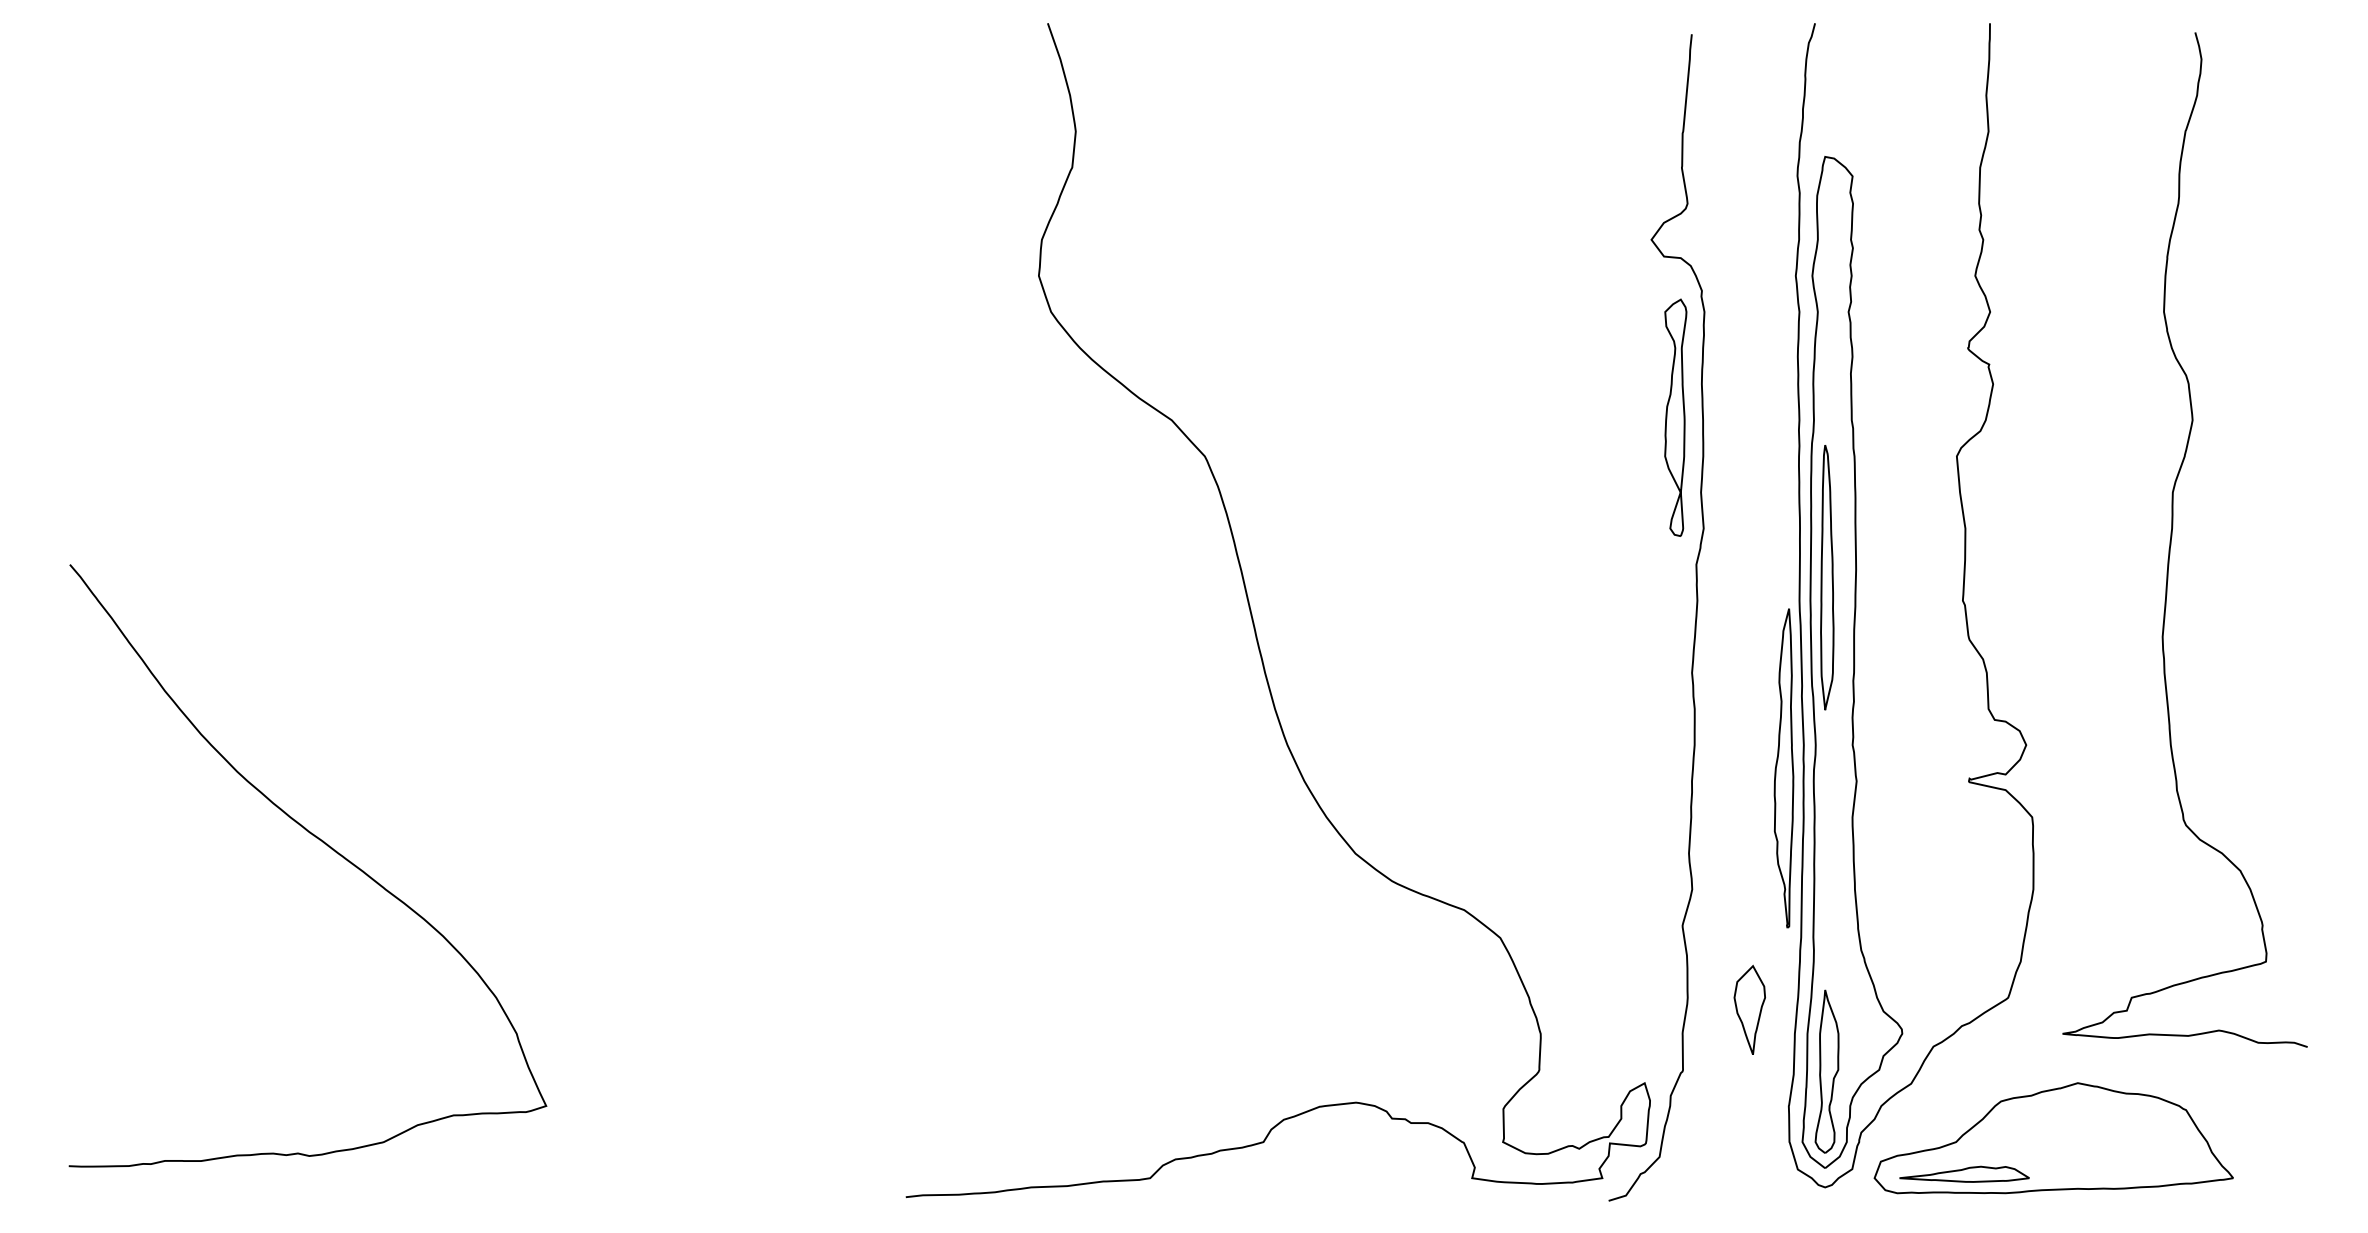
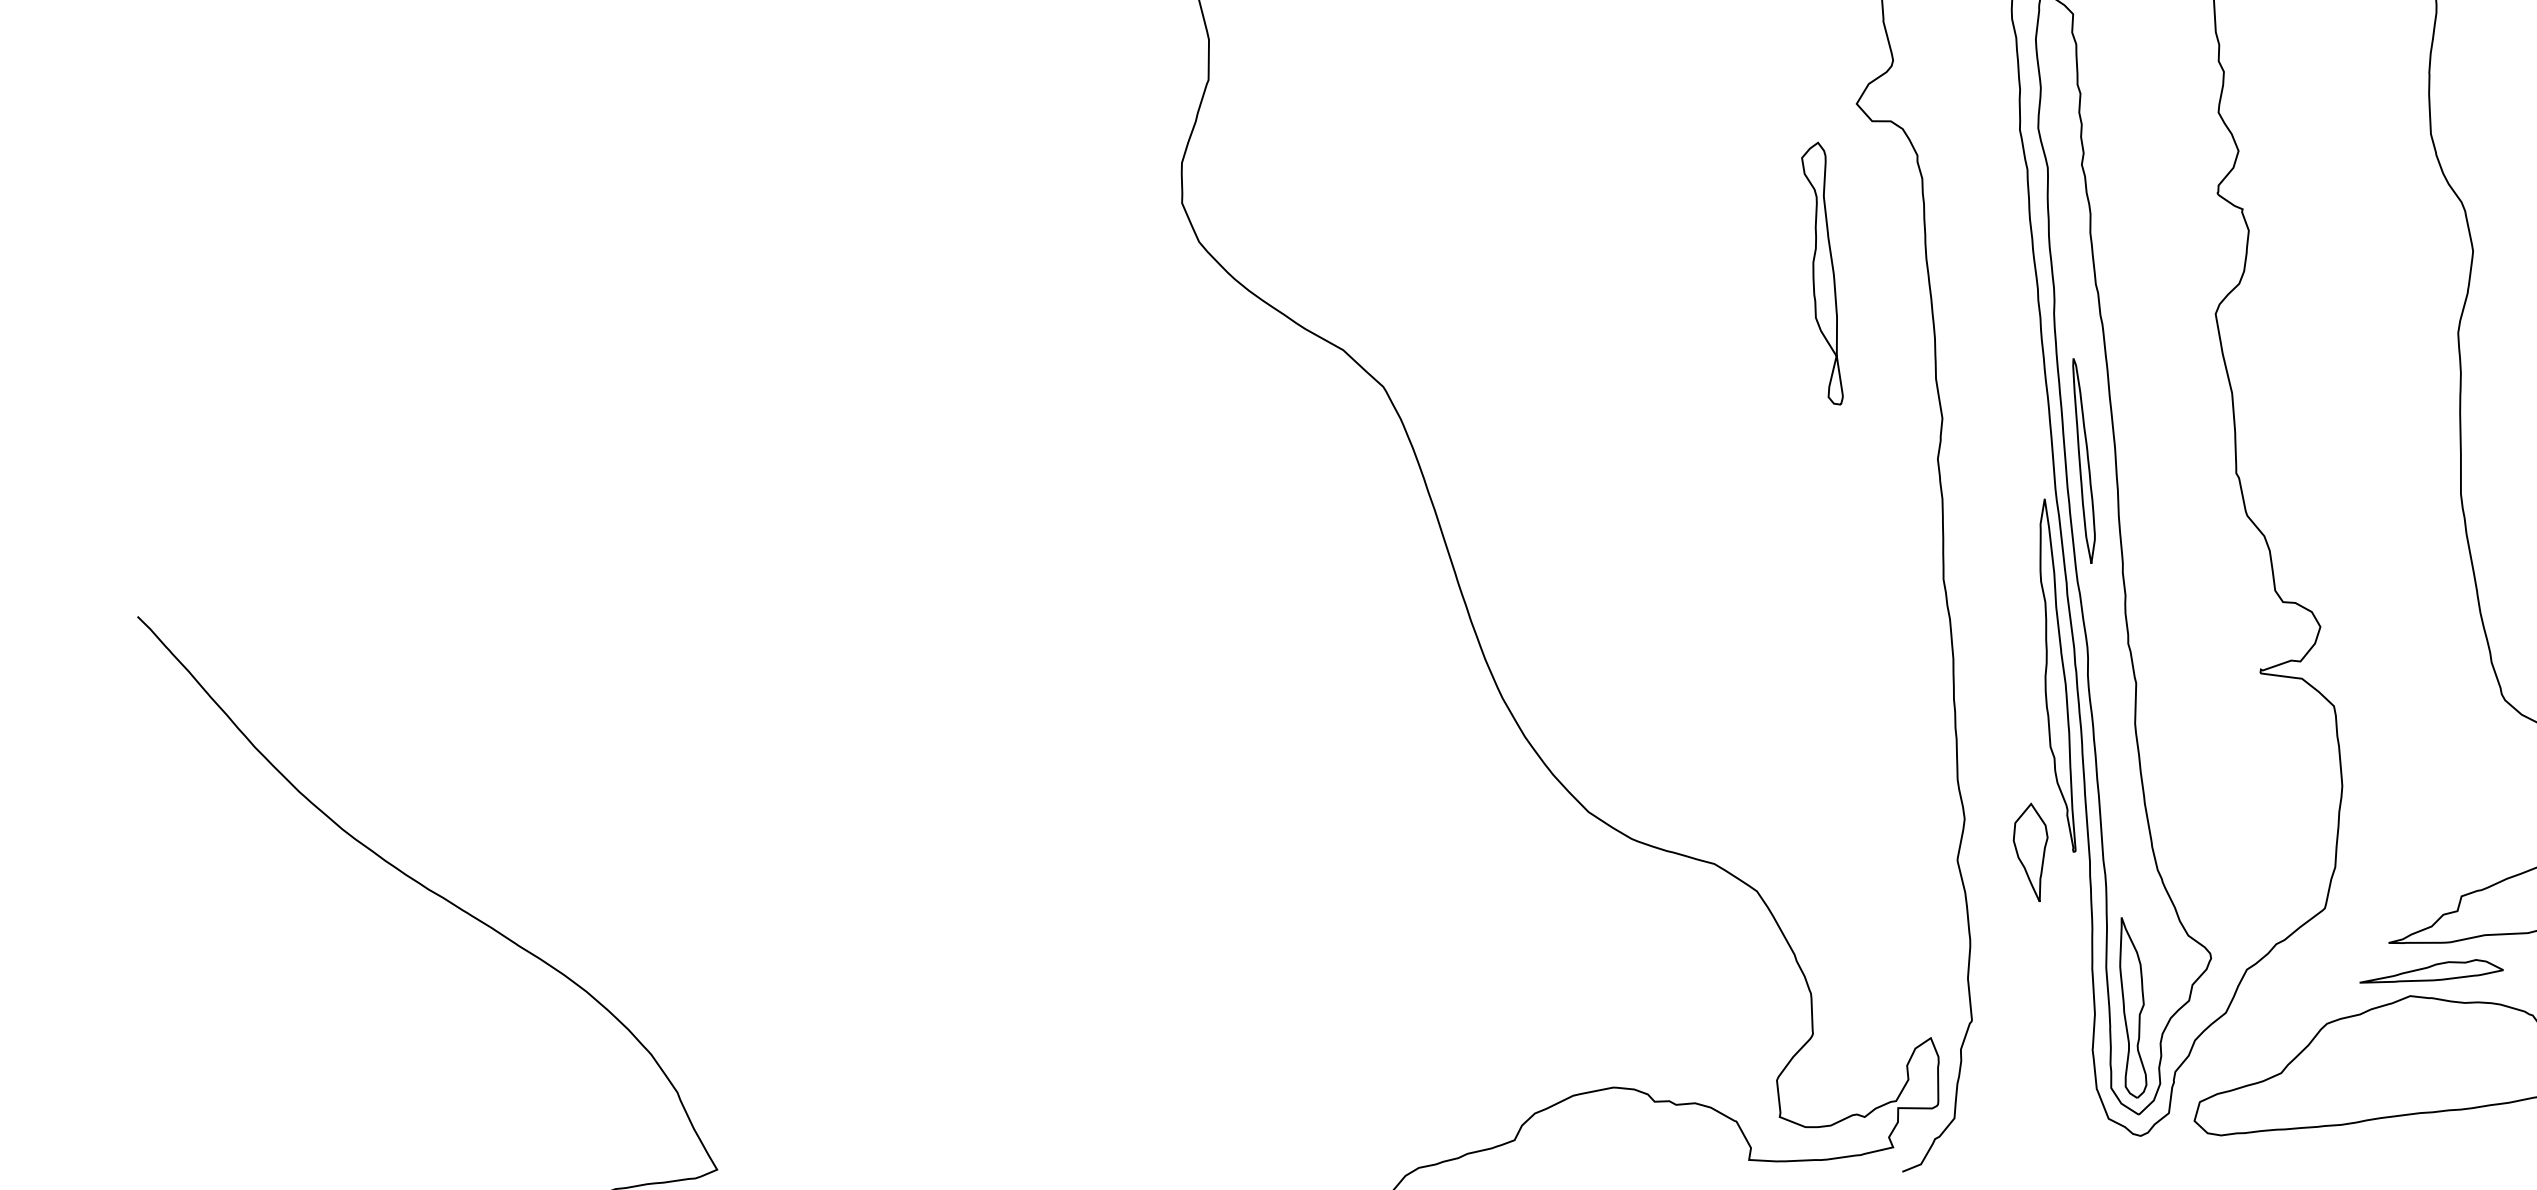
part: (1675, 417) -> (1823, 273), moved
part: (1827, 577) -> (2084, 460), size x0.7
part: (1749, 1009) -> (2031, 852), moved
part: (1964, 1173) -> (2431, 971), moved

